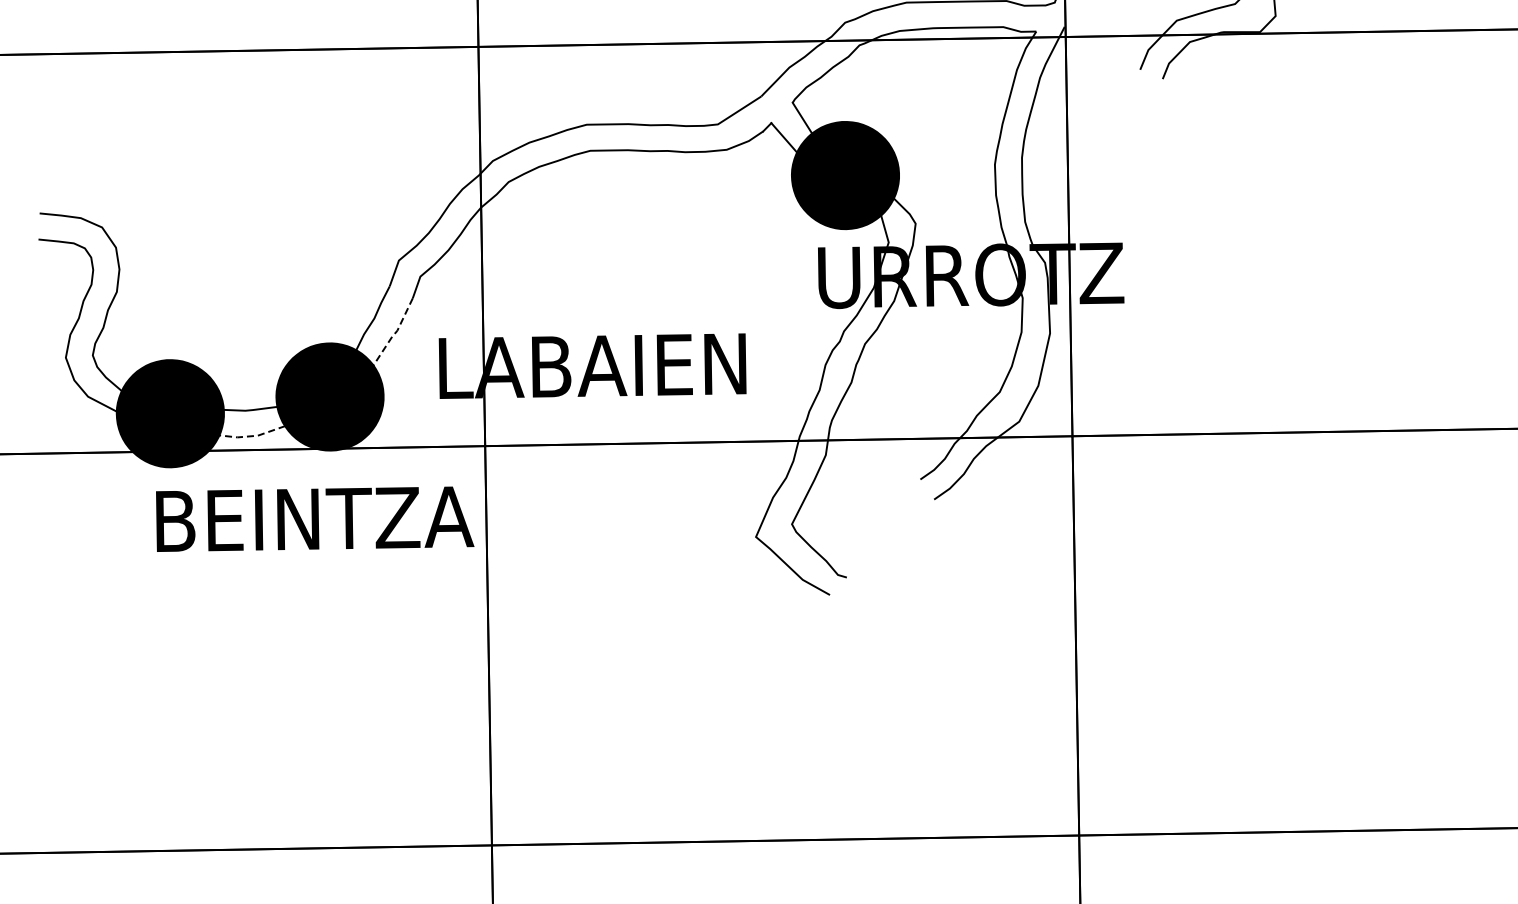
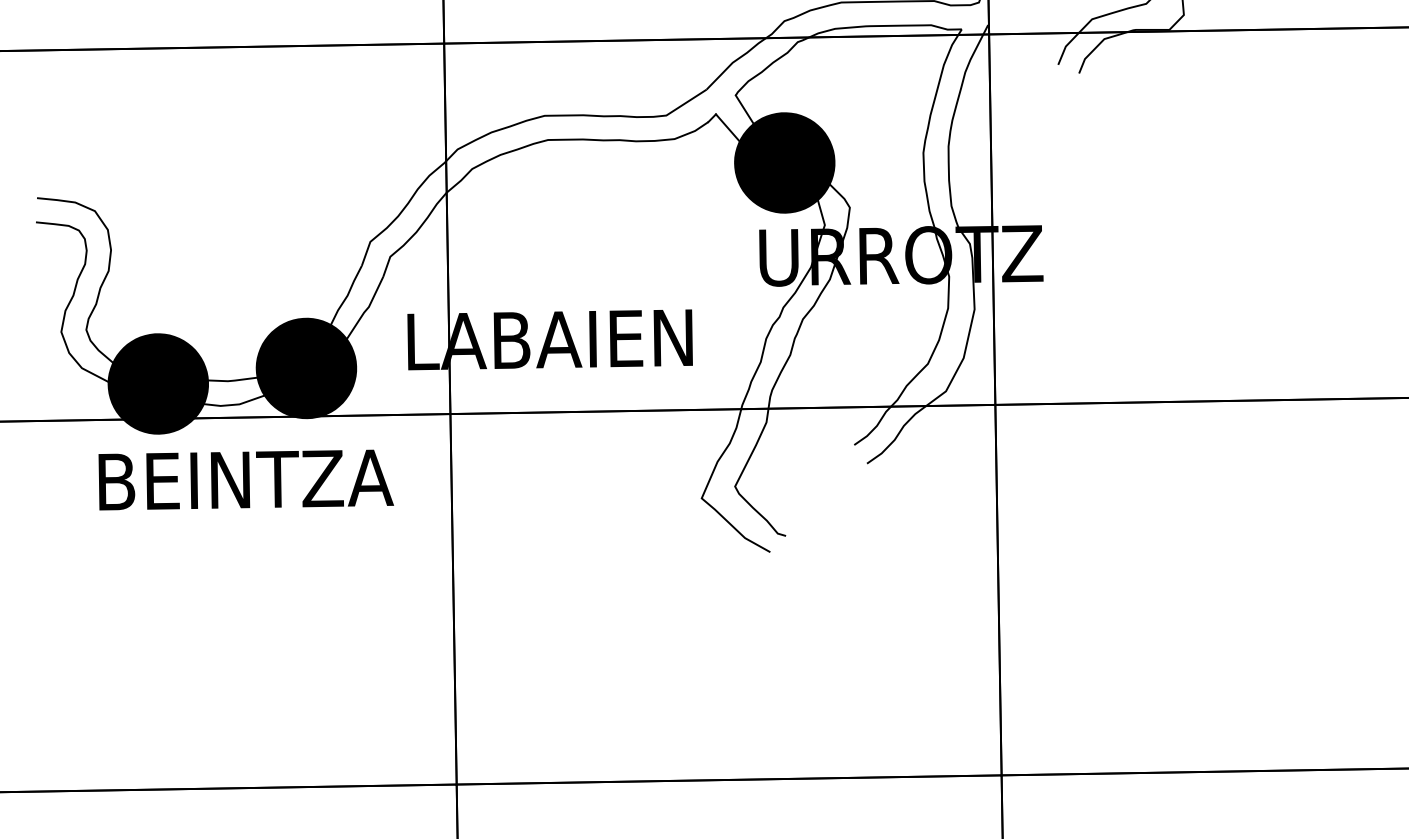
line: (395, 333) -> (367, 309), dashed -> solid
line: (253, 436) -> (235, 405), dashed -> solid
text: (315, 518) -> (246, 479), moved

